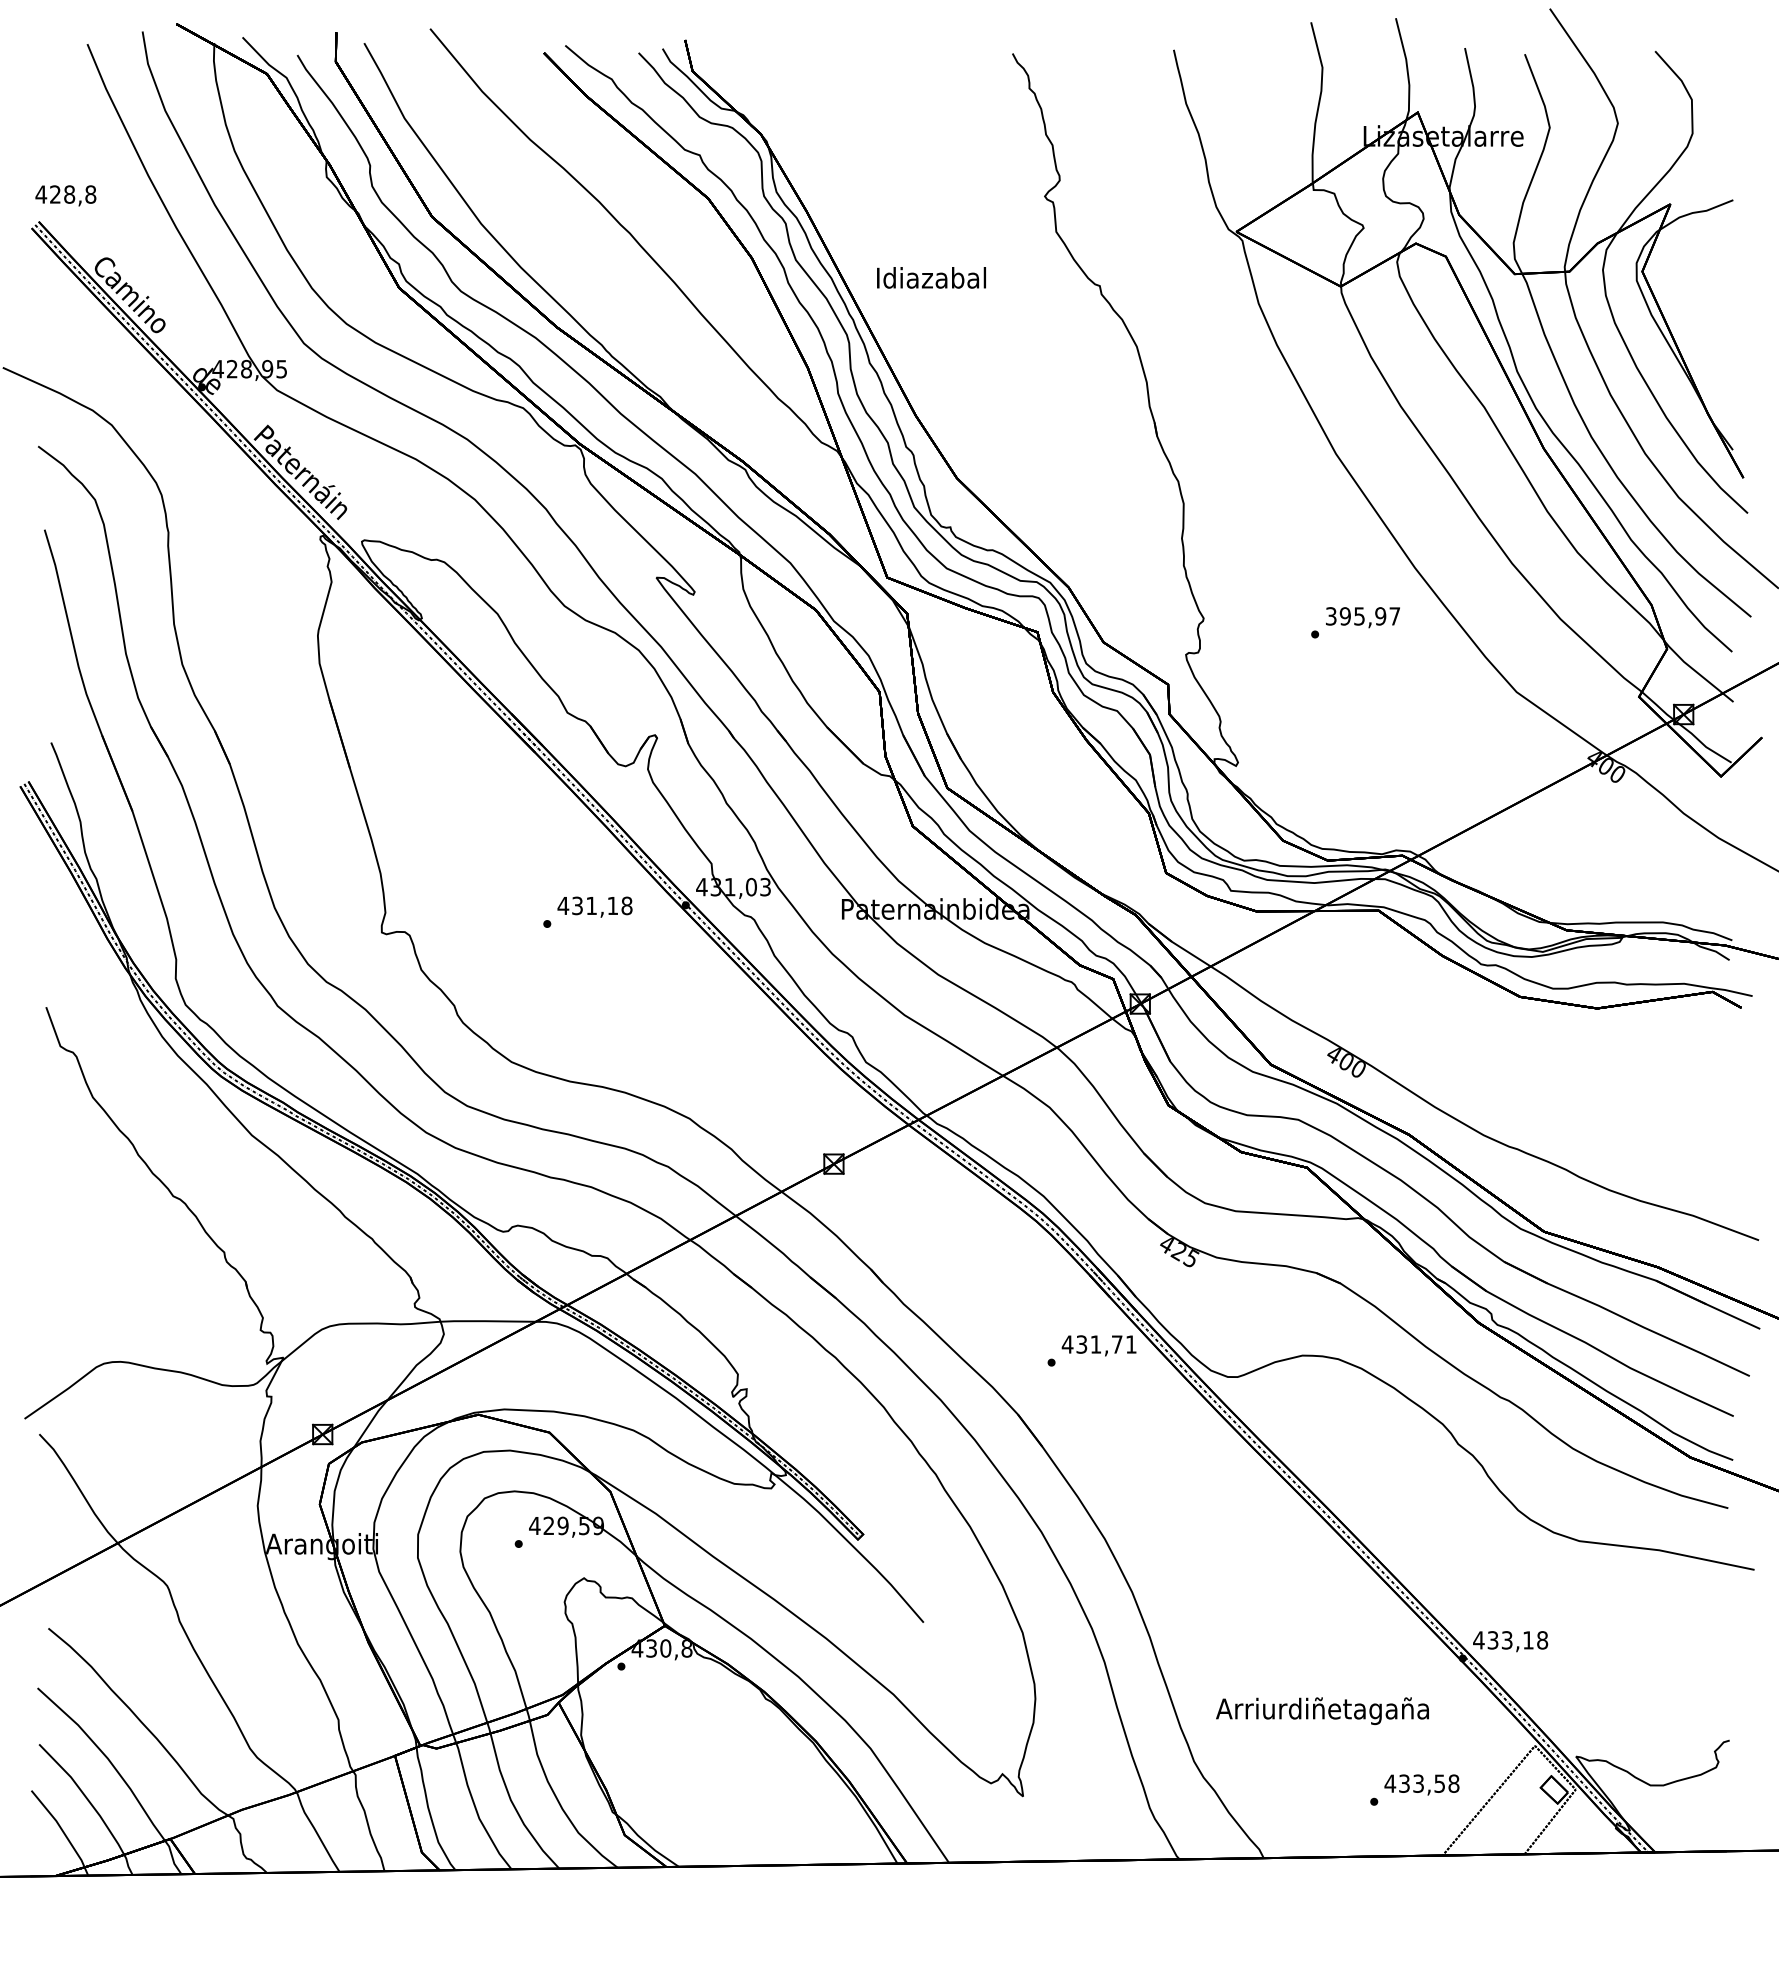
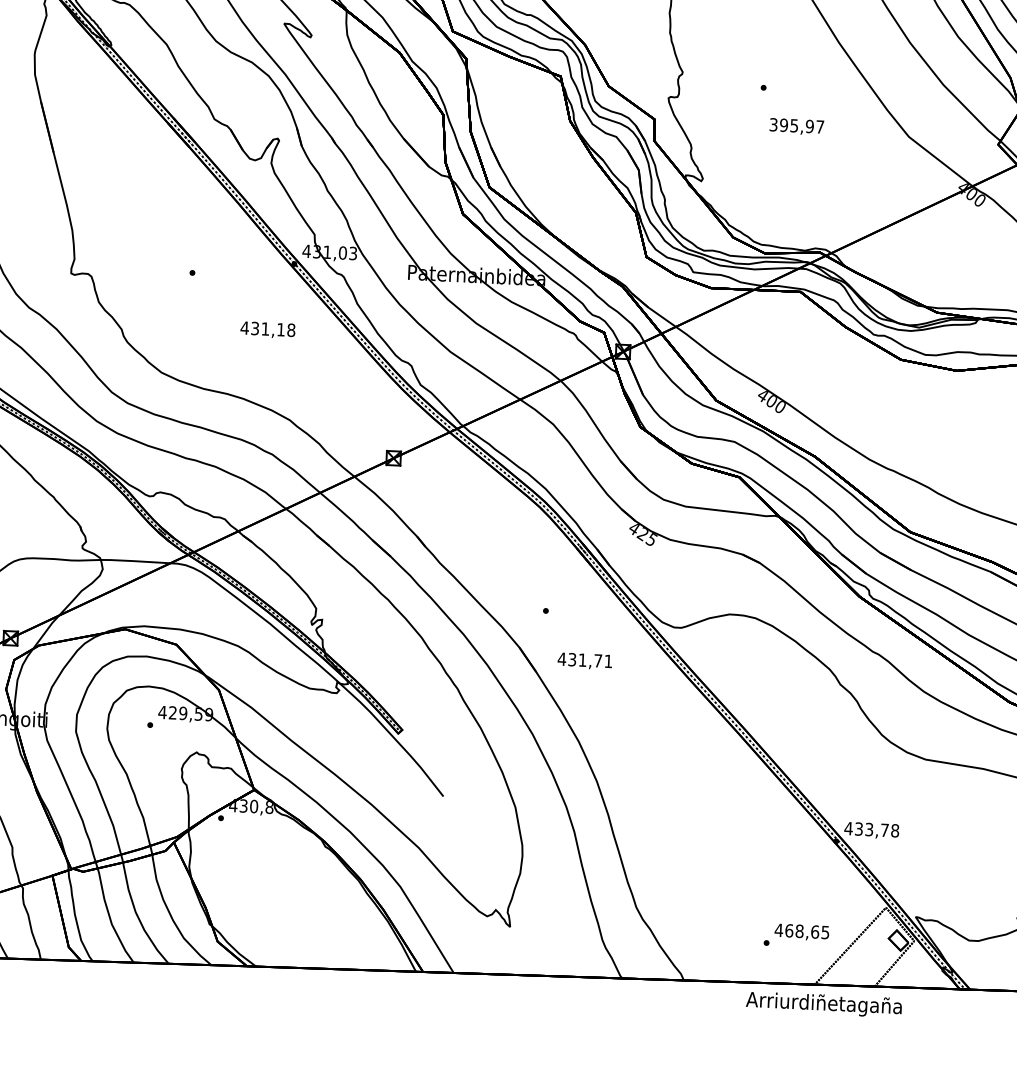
text: (1362, 617) -> (796, 126), moved
text: (594, 906) -> (267, 329), moved
text: (1098, 1345) -> (584, 660), moved
text: (1528, 1640) -> (884, 830), 433,18 -> 433,78
text: (1322, 1711) -> (823, 1004), moved
text: (1429, 1783) -> (807, 931), 433,58 -> 468,65

